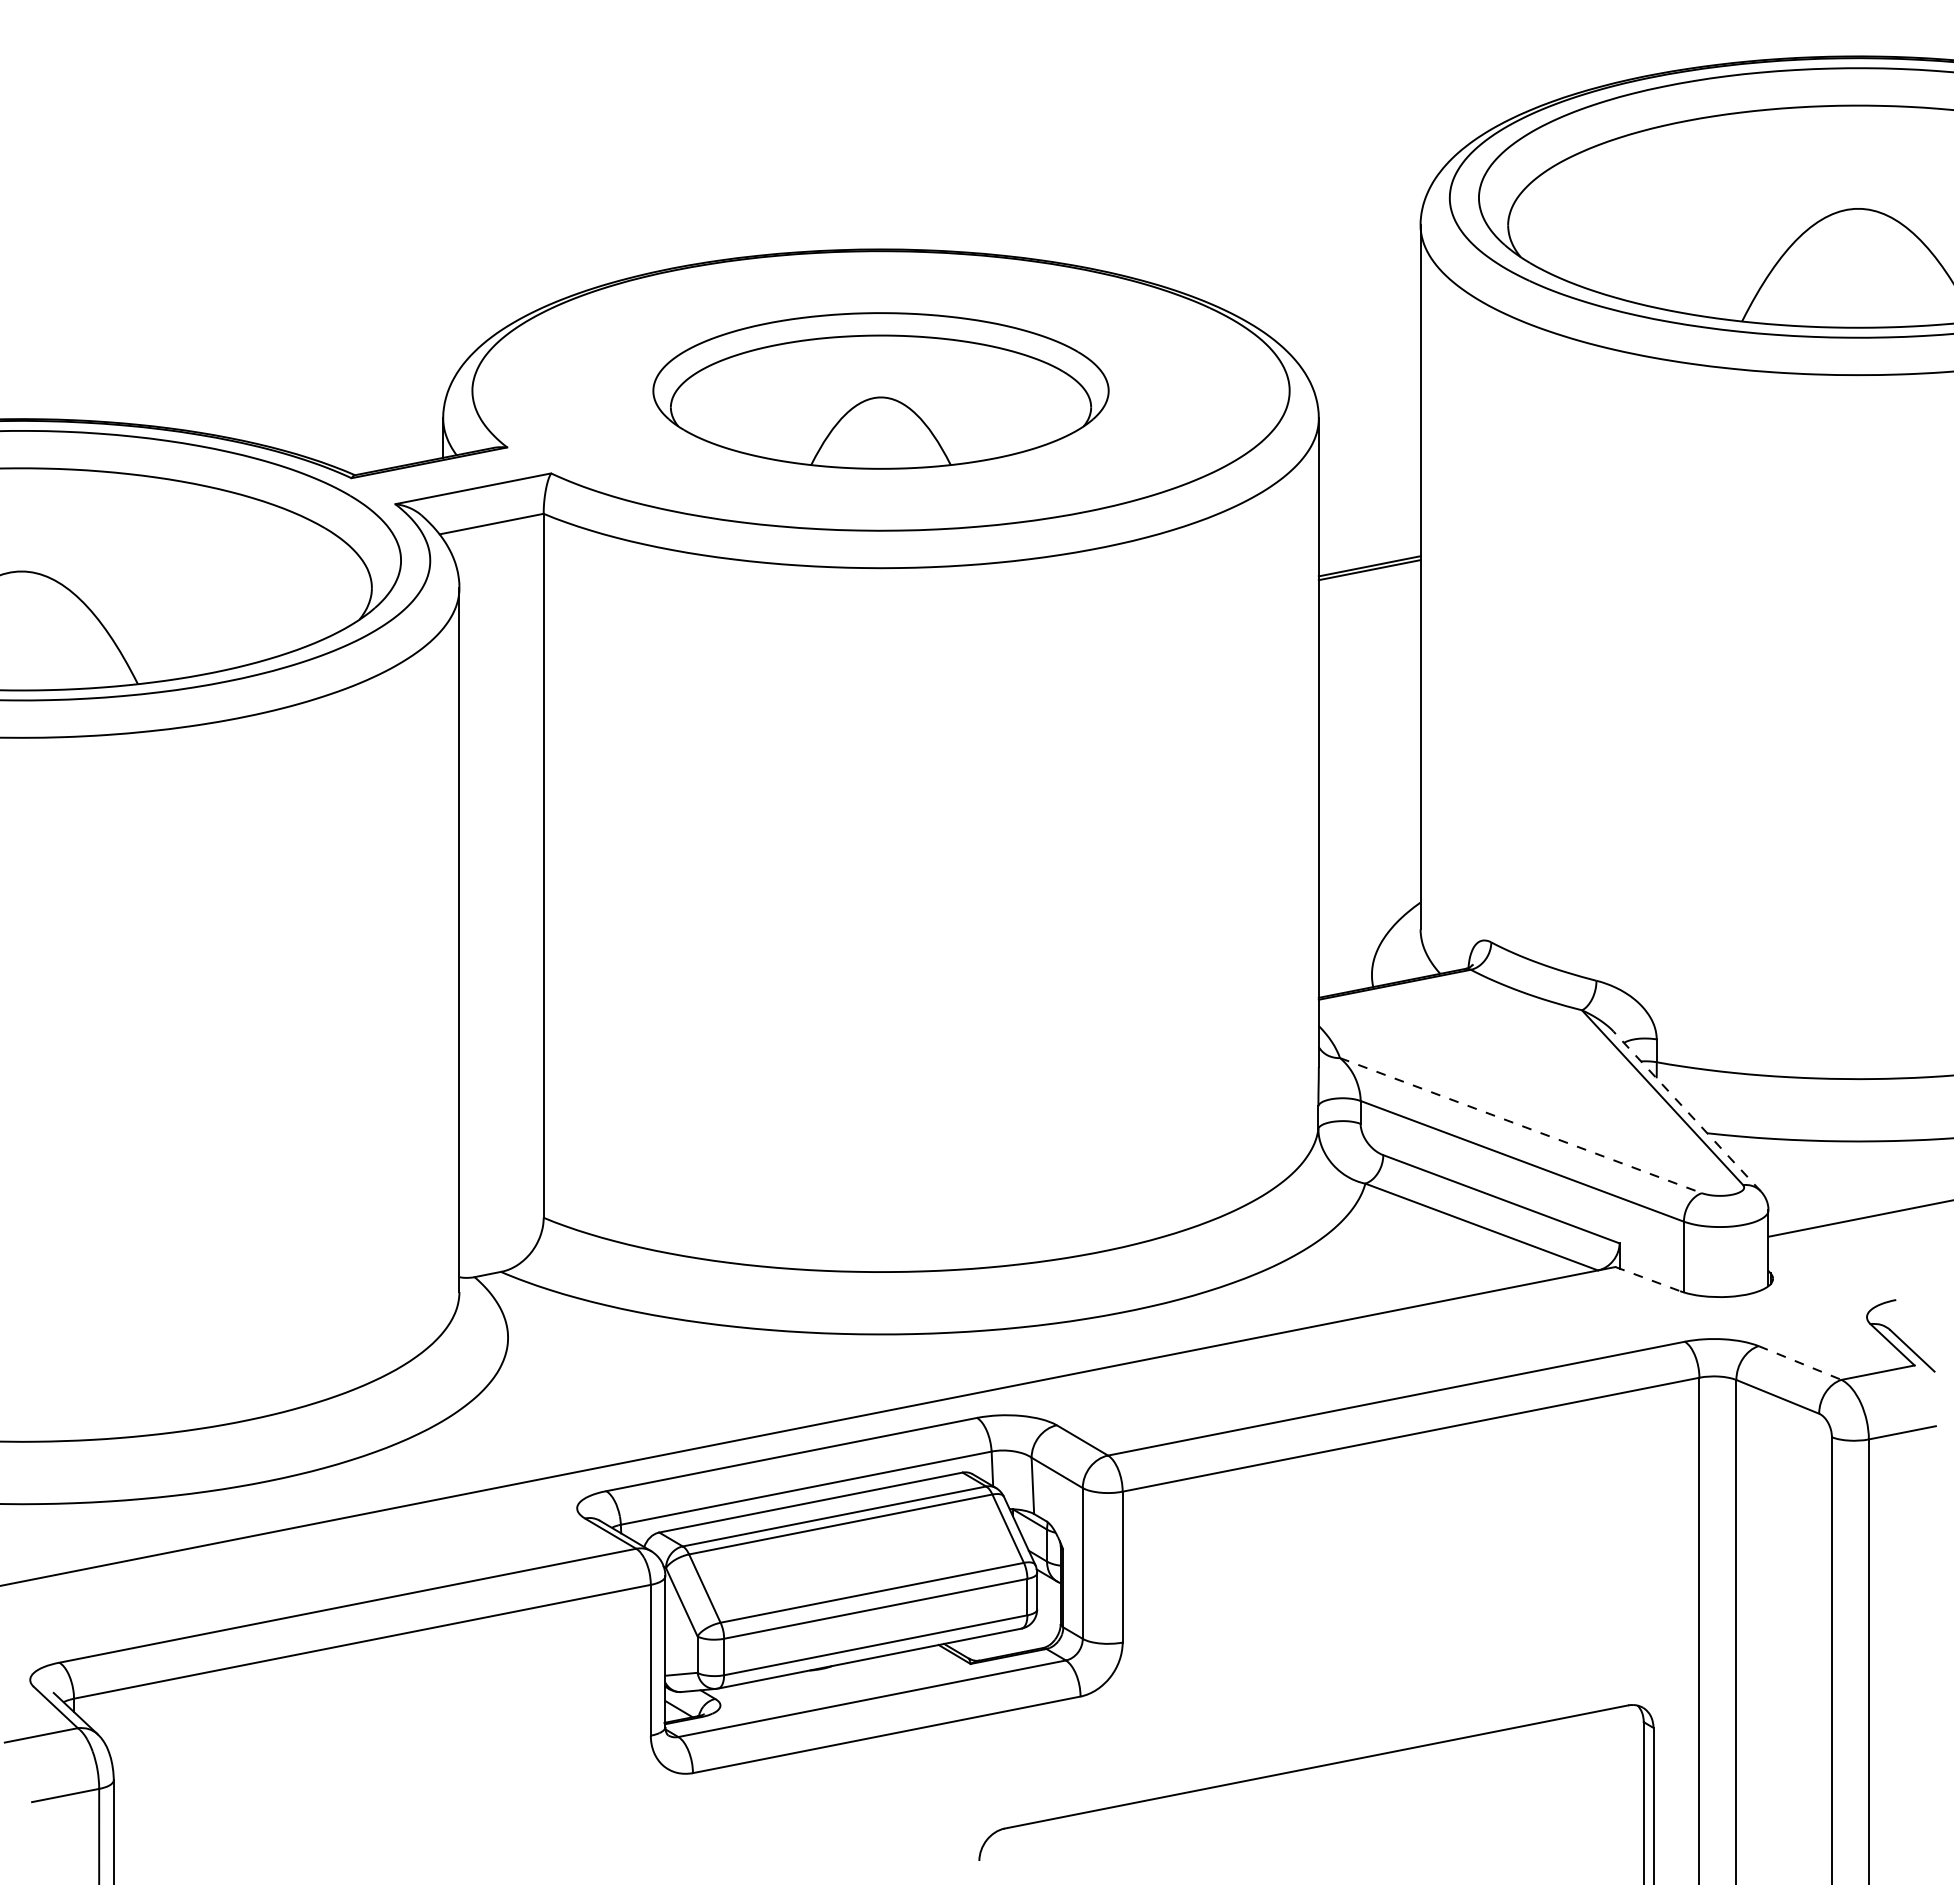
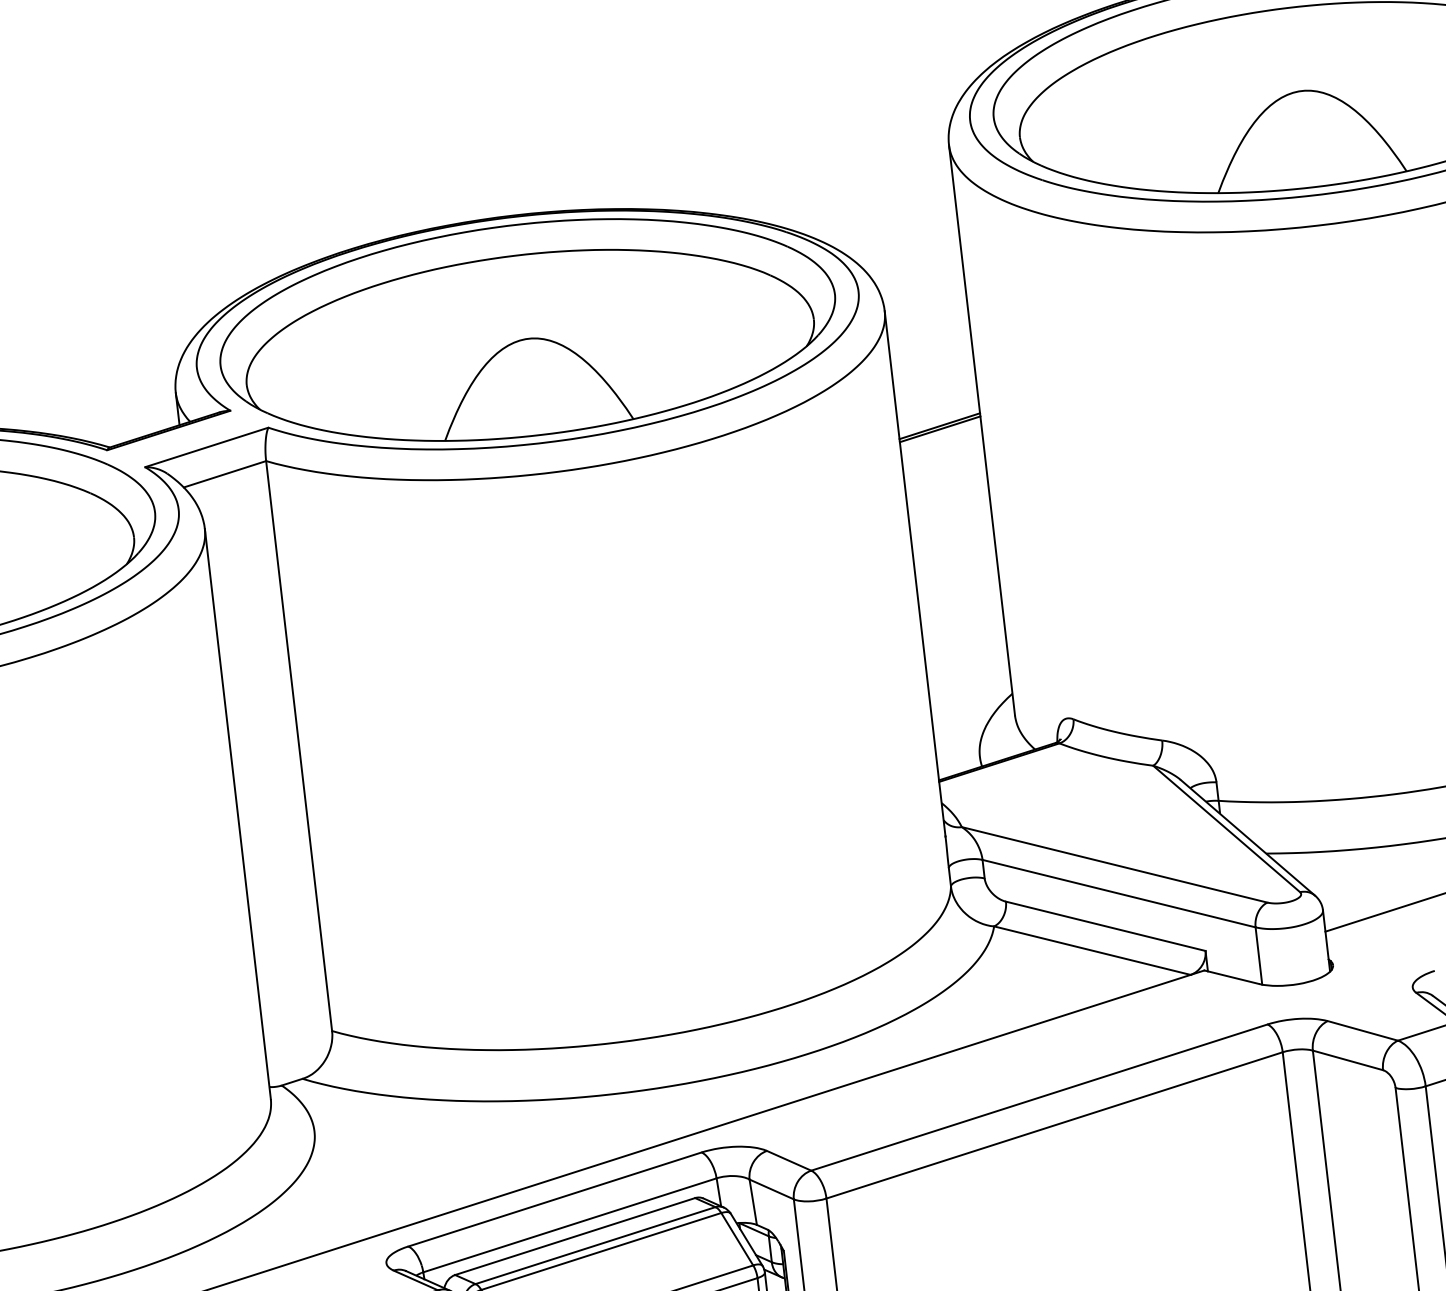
part: (880, 390) -> (527, 329), size x1.67
line: (1687, 1111) -> (1248, 837), dashed -> solid
line: (1521, 1125) -> (1115, 864), dashed -> solid
line: (1647, 1279) -> (1231, 977), dashed -> solid
line: (1800, 1363) -> (1363, 1031), dashed -> solid

